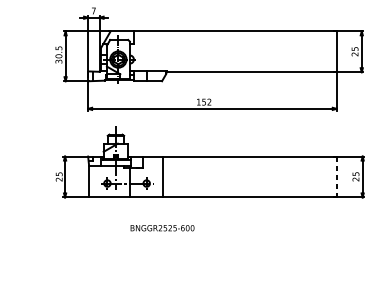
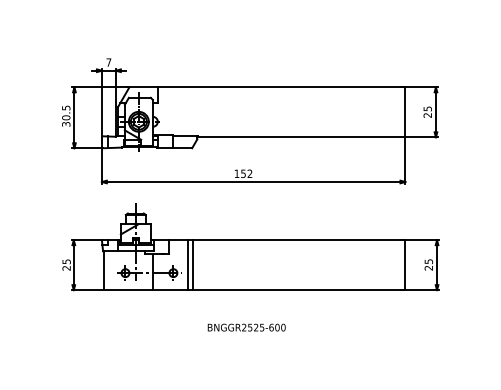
line: (158, 177) -> (187, 265), added
line: (336, 177) -> (405, 265), dashed -> solid
text: (162, 228) -> (246, 327), moved

